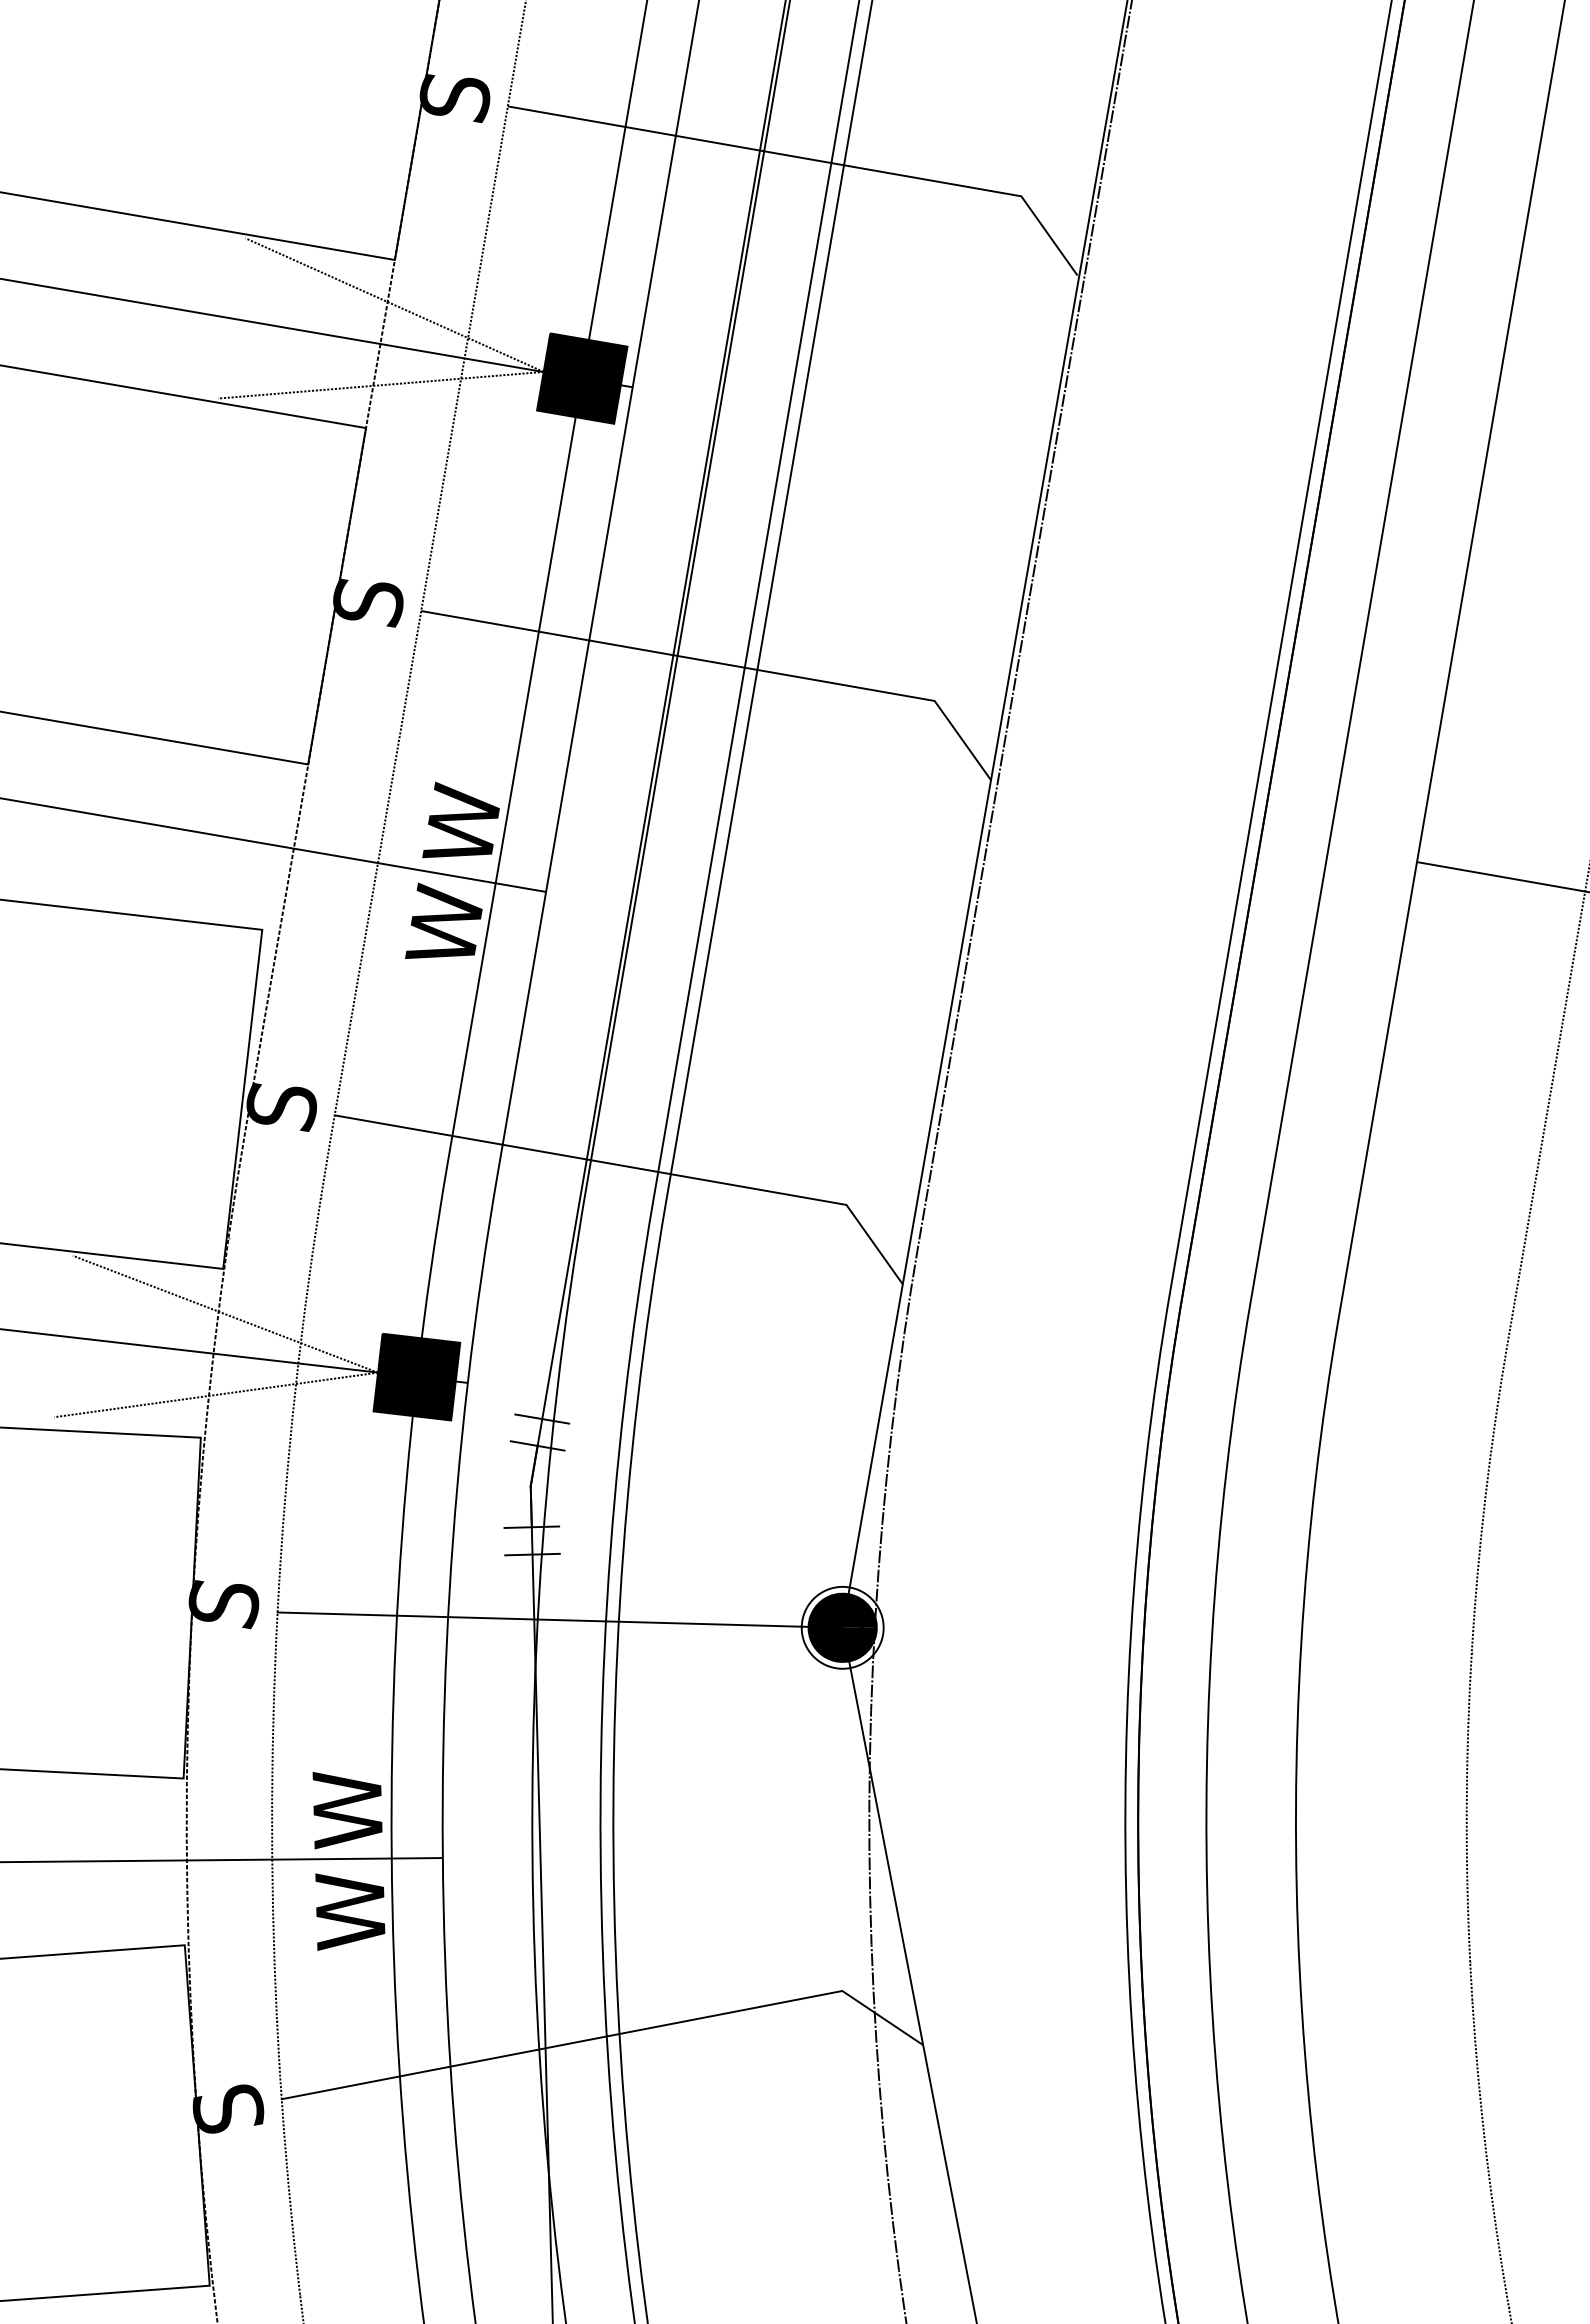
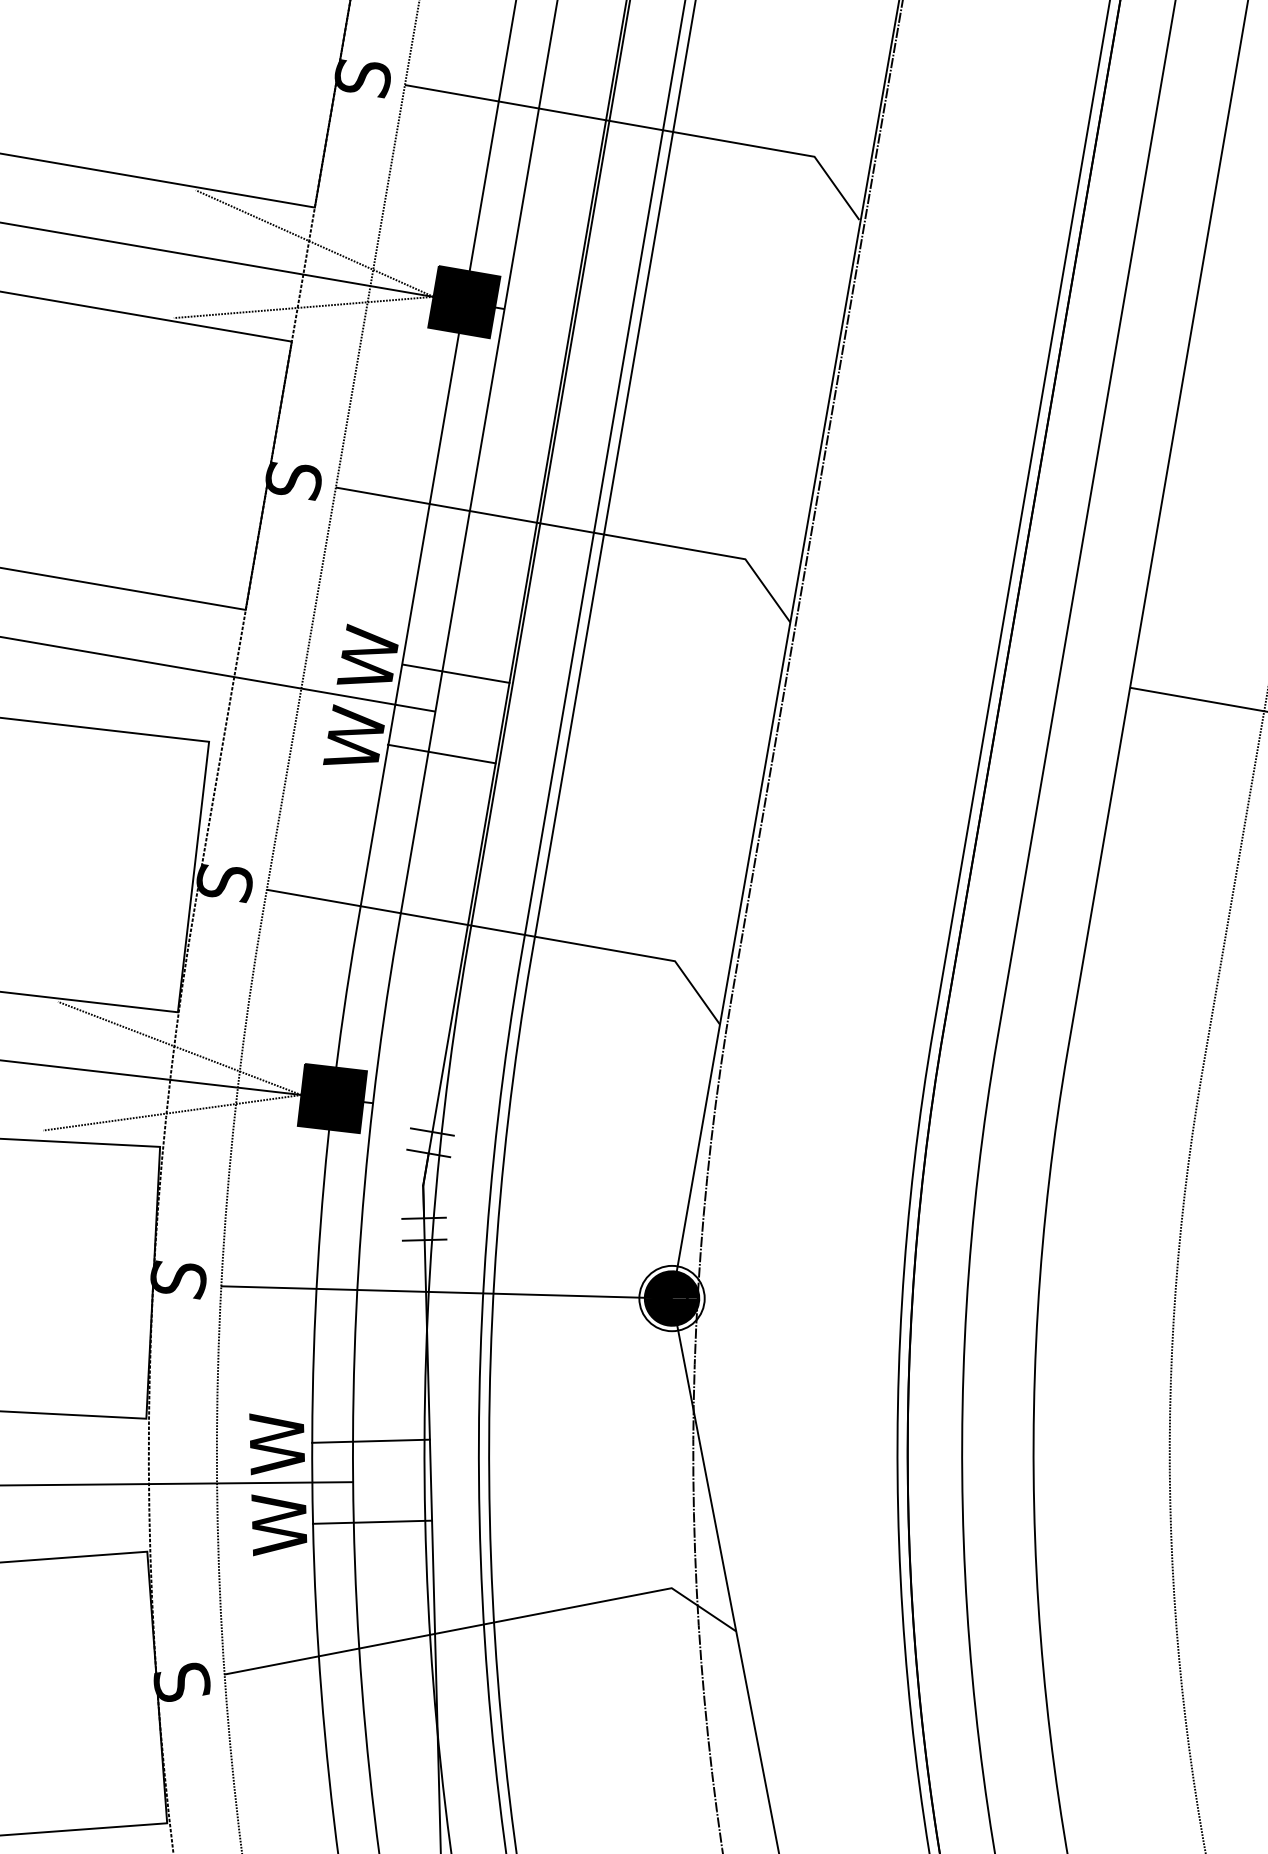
line: (571, 844) -> (455, 673), added
line: (553, 944) -> (441, 753), added
line: (465, 1806) -> (371, 1441), added
line: (466, 1908) -> (371, 1522), added

